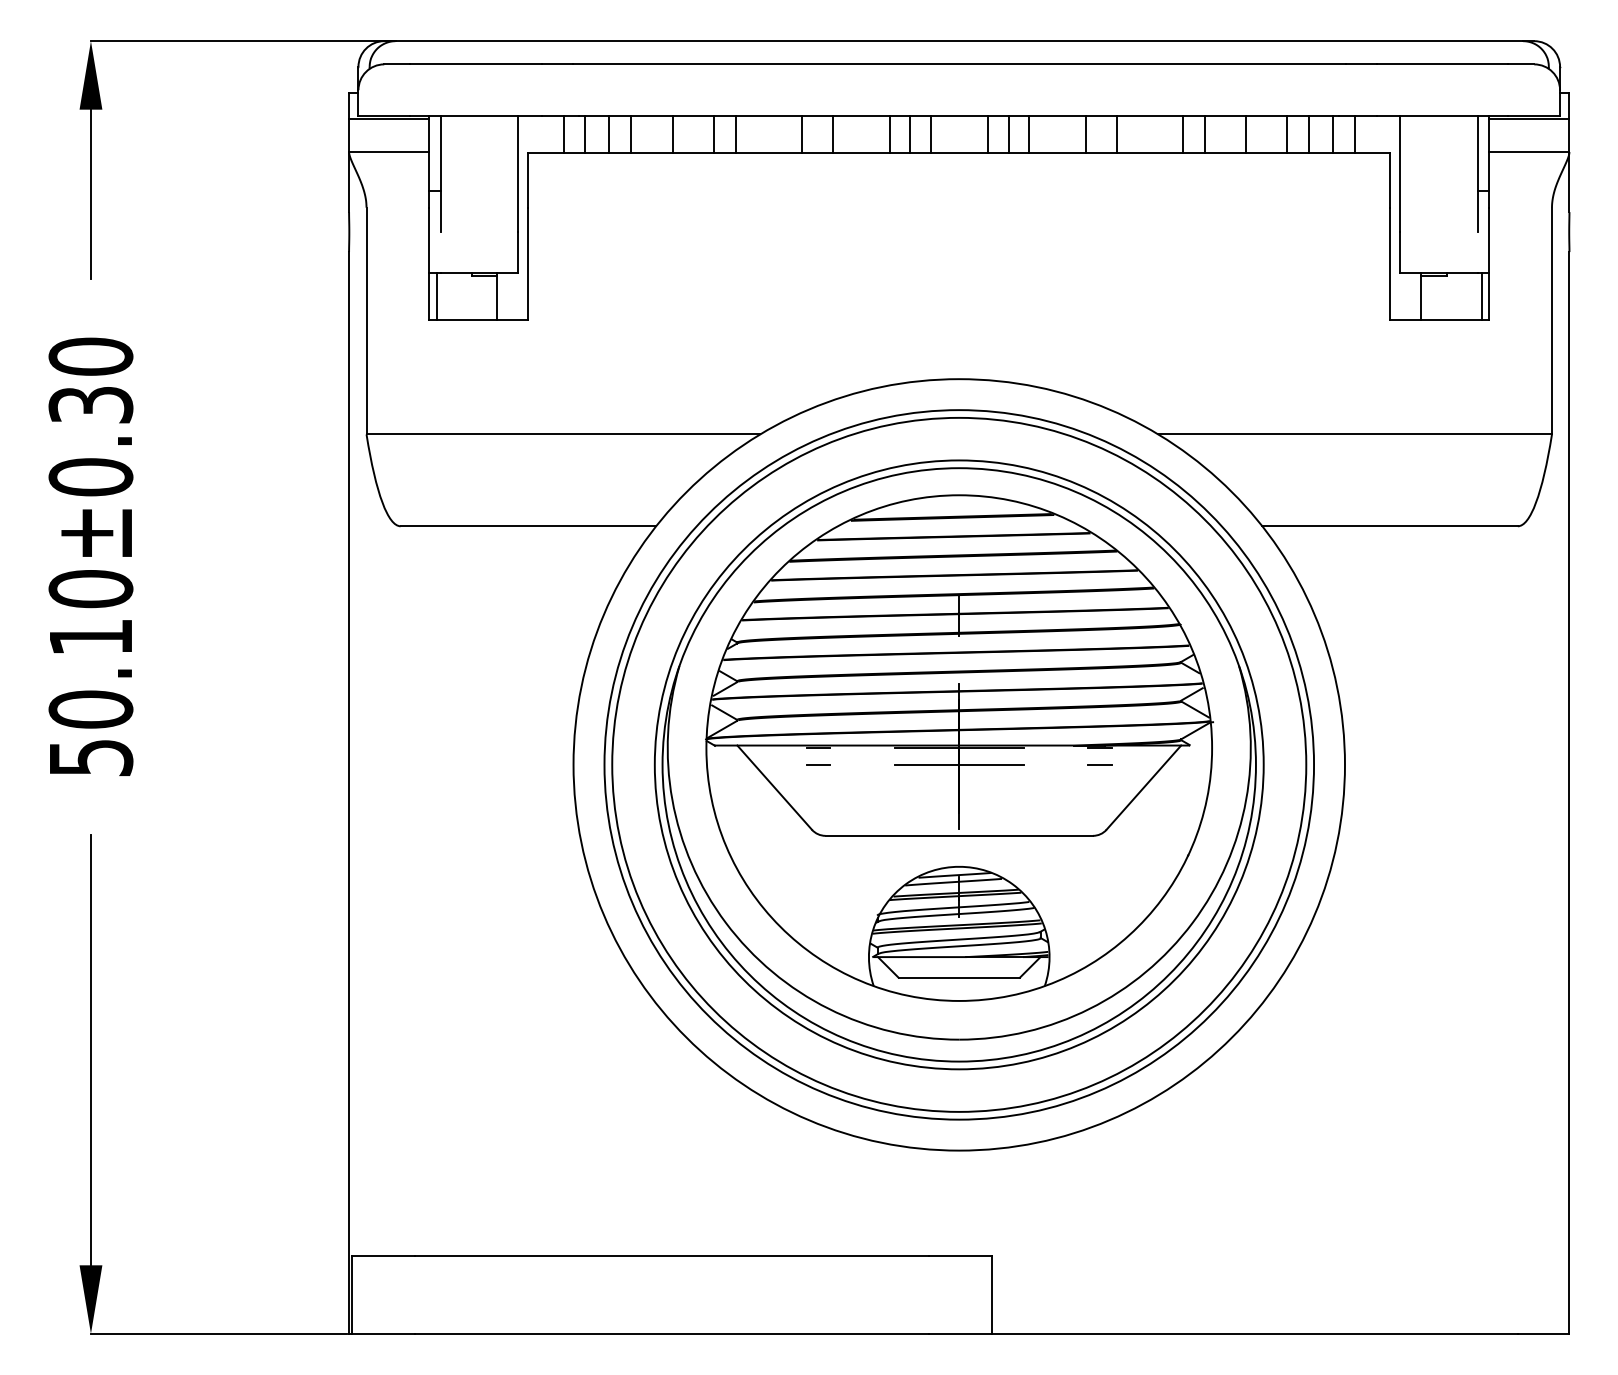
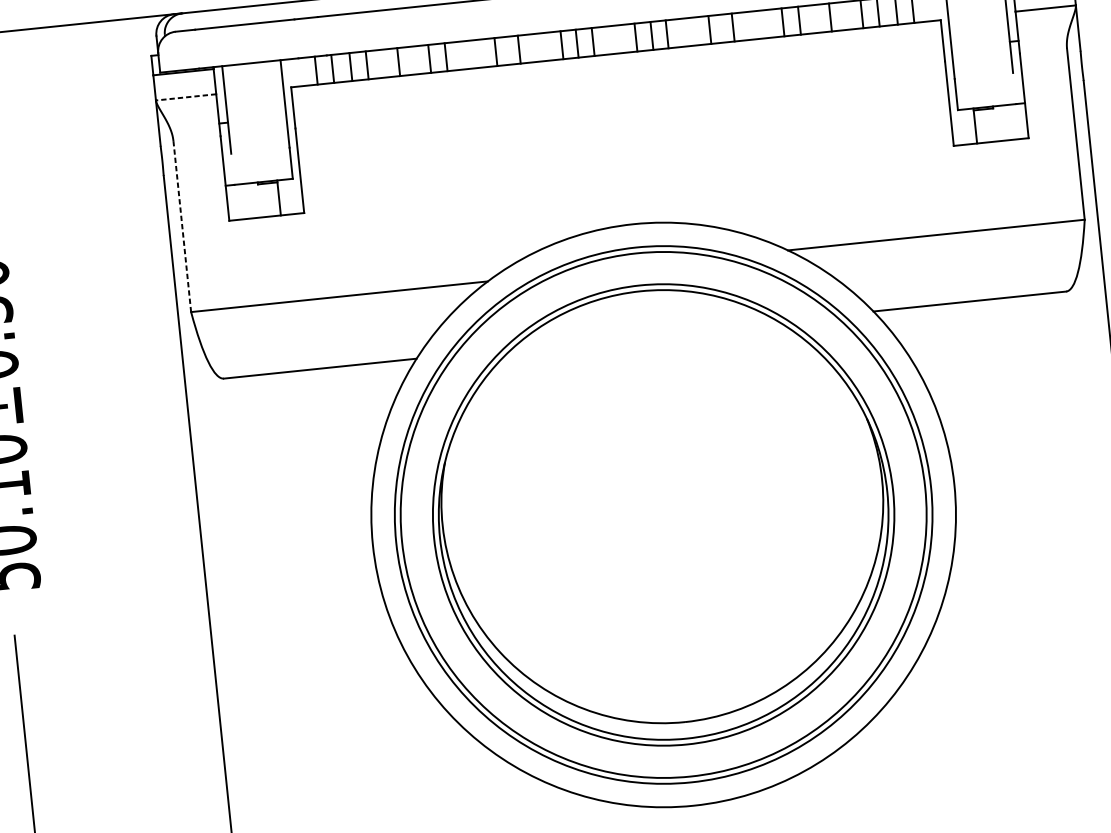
line: (389, 151) -> (186, 96), solid -> dashed
line: (436, 296) -> (233, 202), removed
line: (1481, 296) -> (1020, 121), removed
line: (366, 321) -> (182, 226), solid -> dashed
part: (959, 747) -> (662, 501), removed

